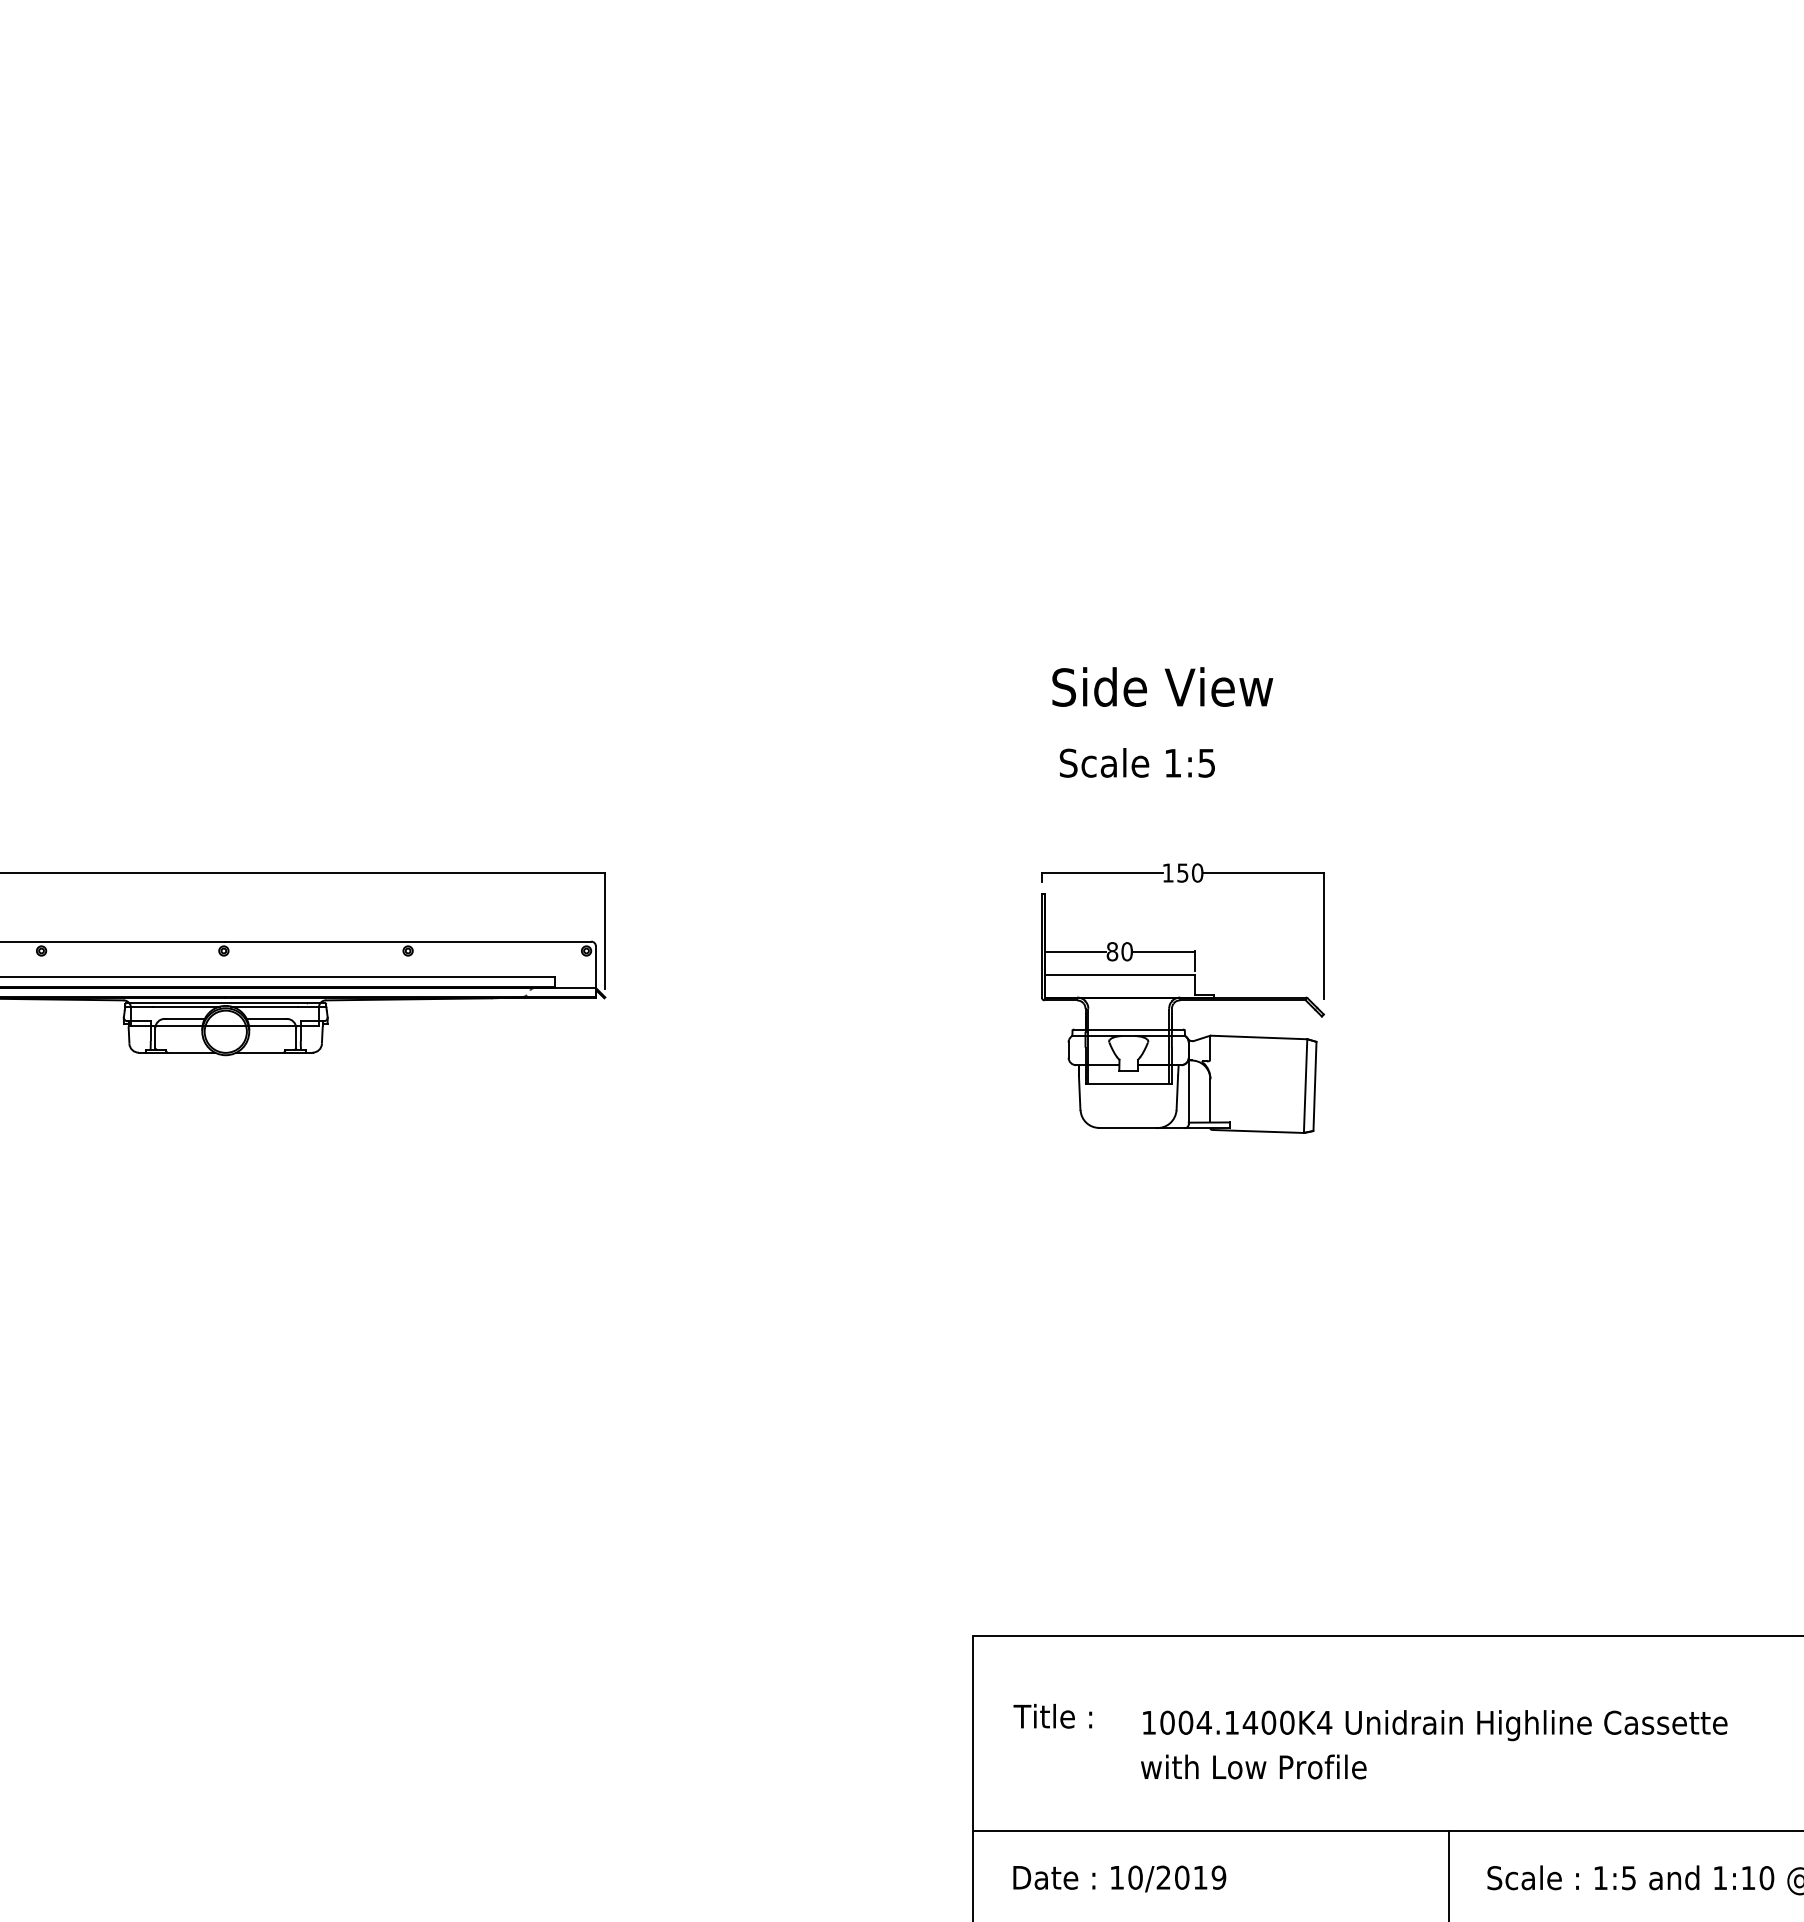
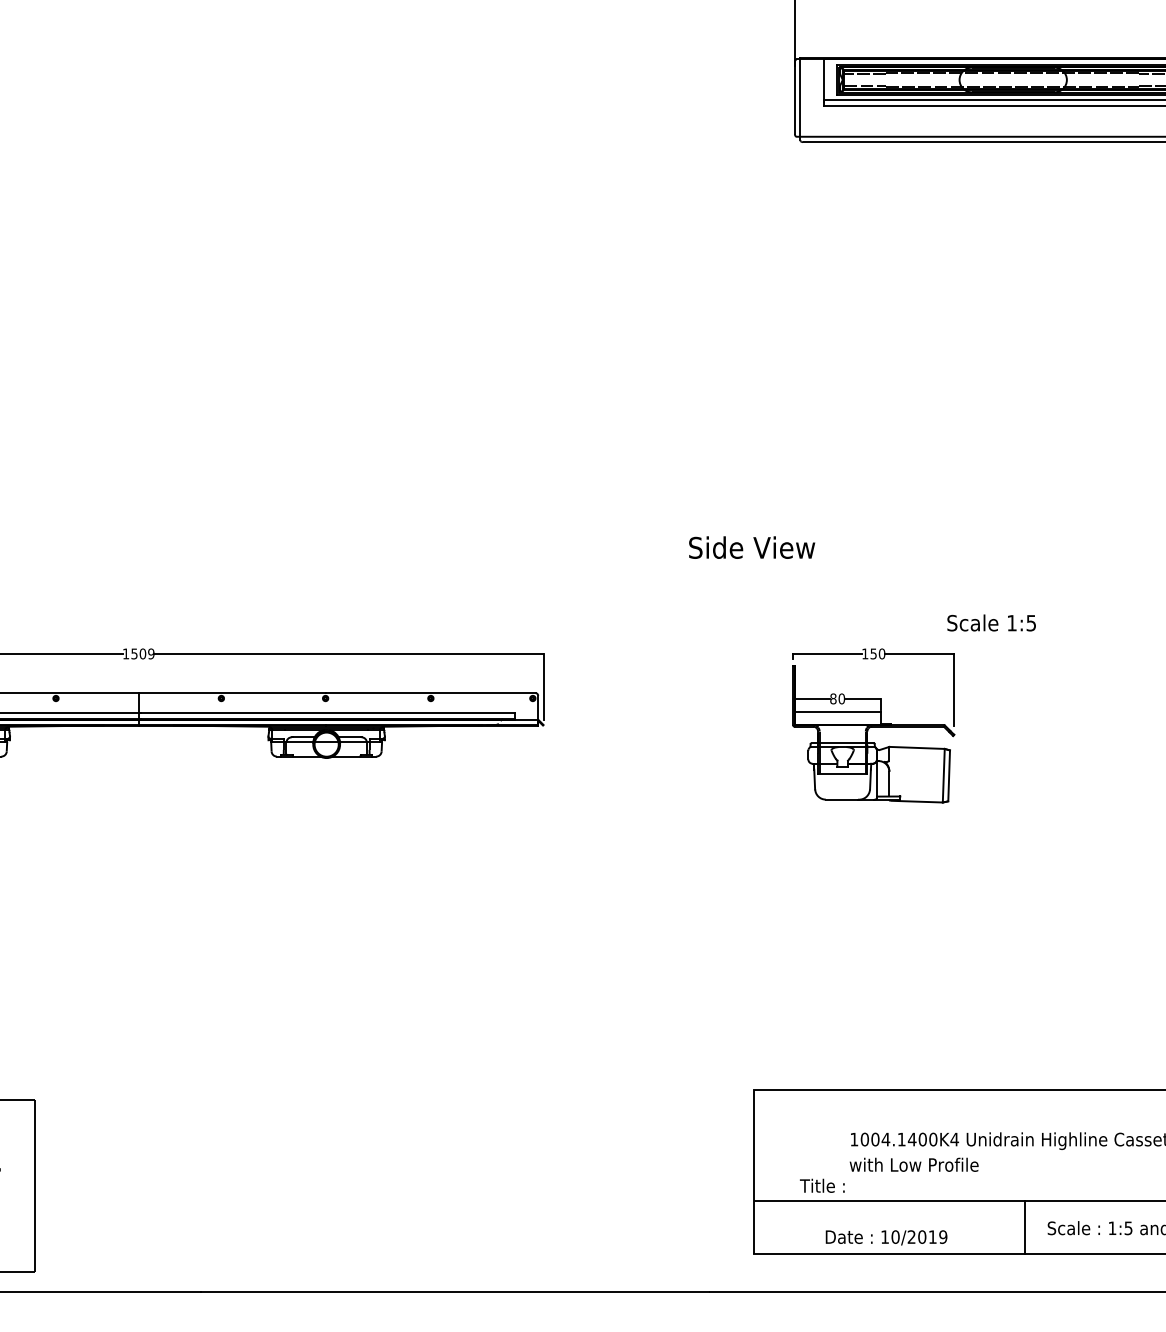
text: (1163, 686) -> (752, 547), moved
text: (1137, 762) -> (991, 622), moved
text: (1053, 1715) -> (822, 1185), moved
text: (1119, 1878) -> (886, 1237), moved

